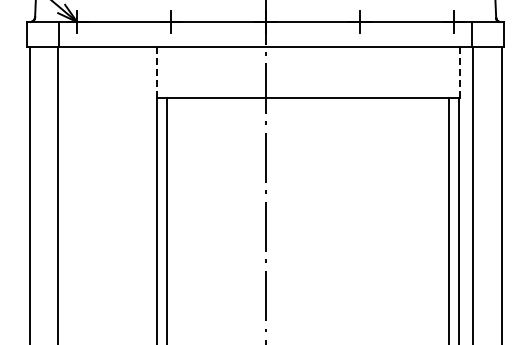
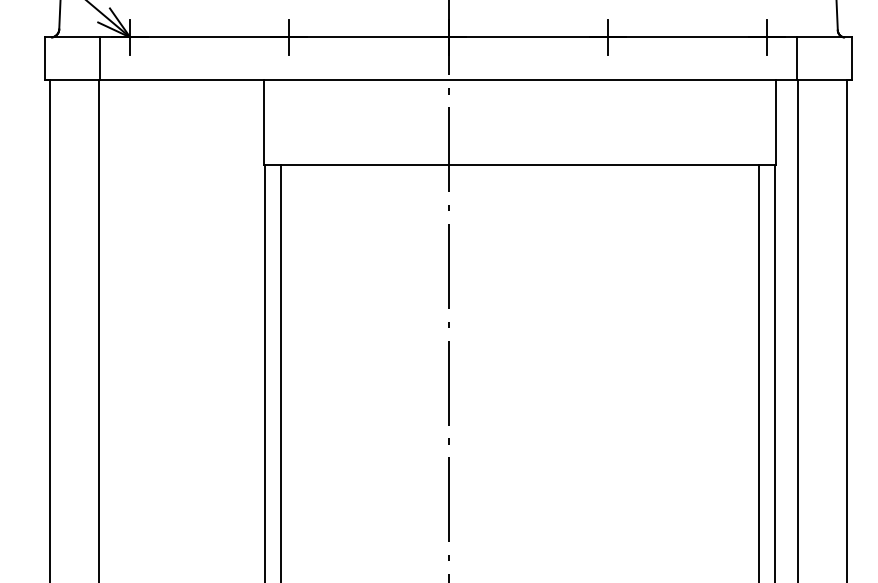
line: (156, 72) -> (264, 122), dashed -> solid
line: (459, 72) -> (775, 122), dashed -> solid

